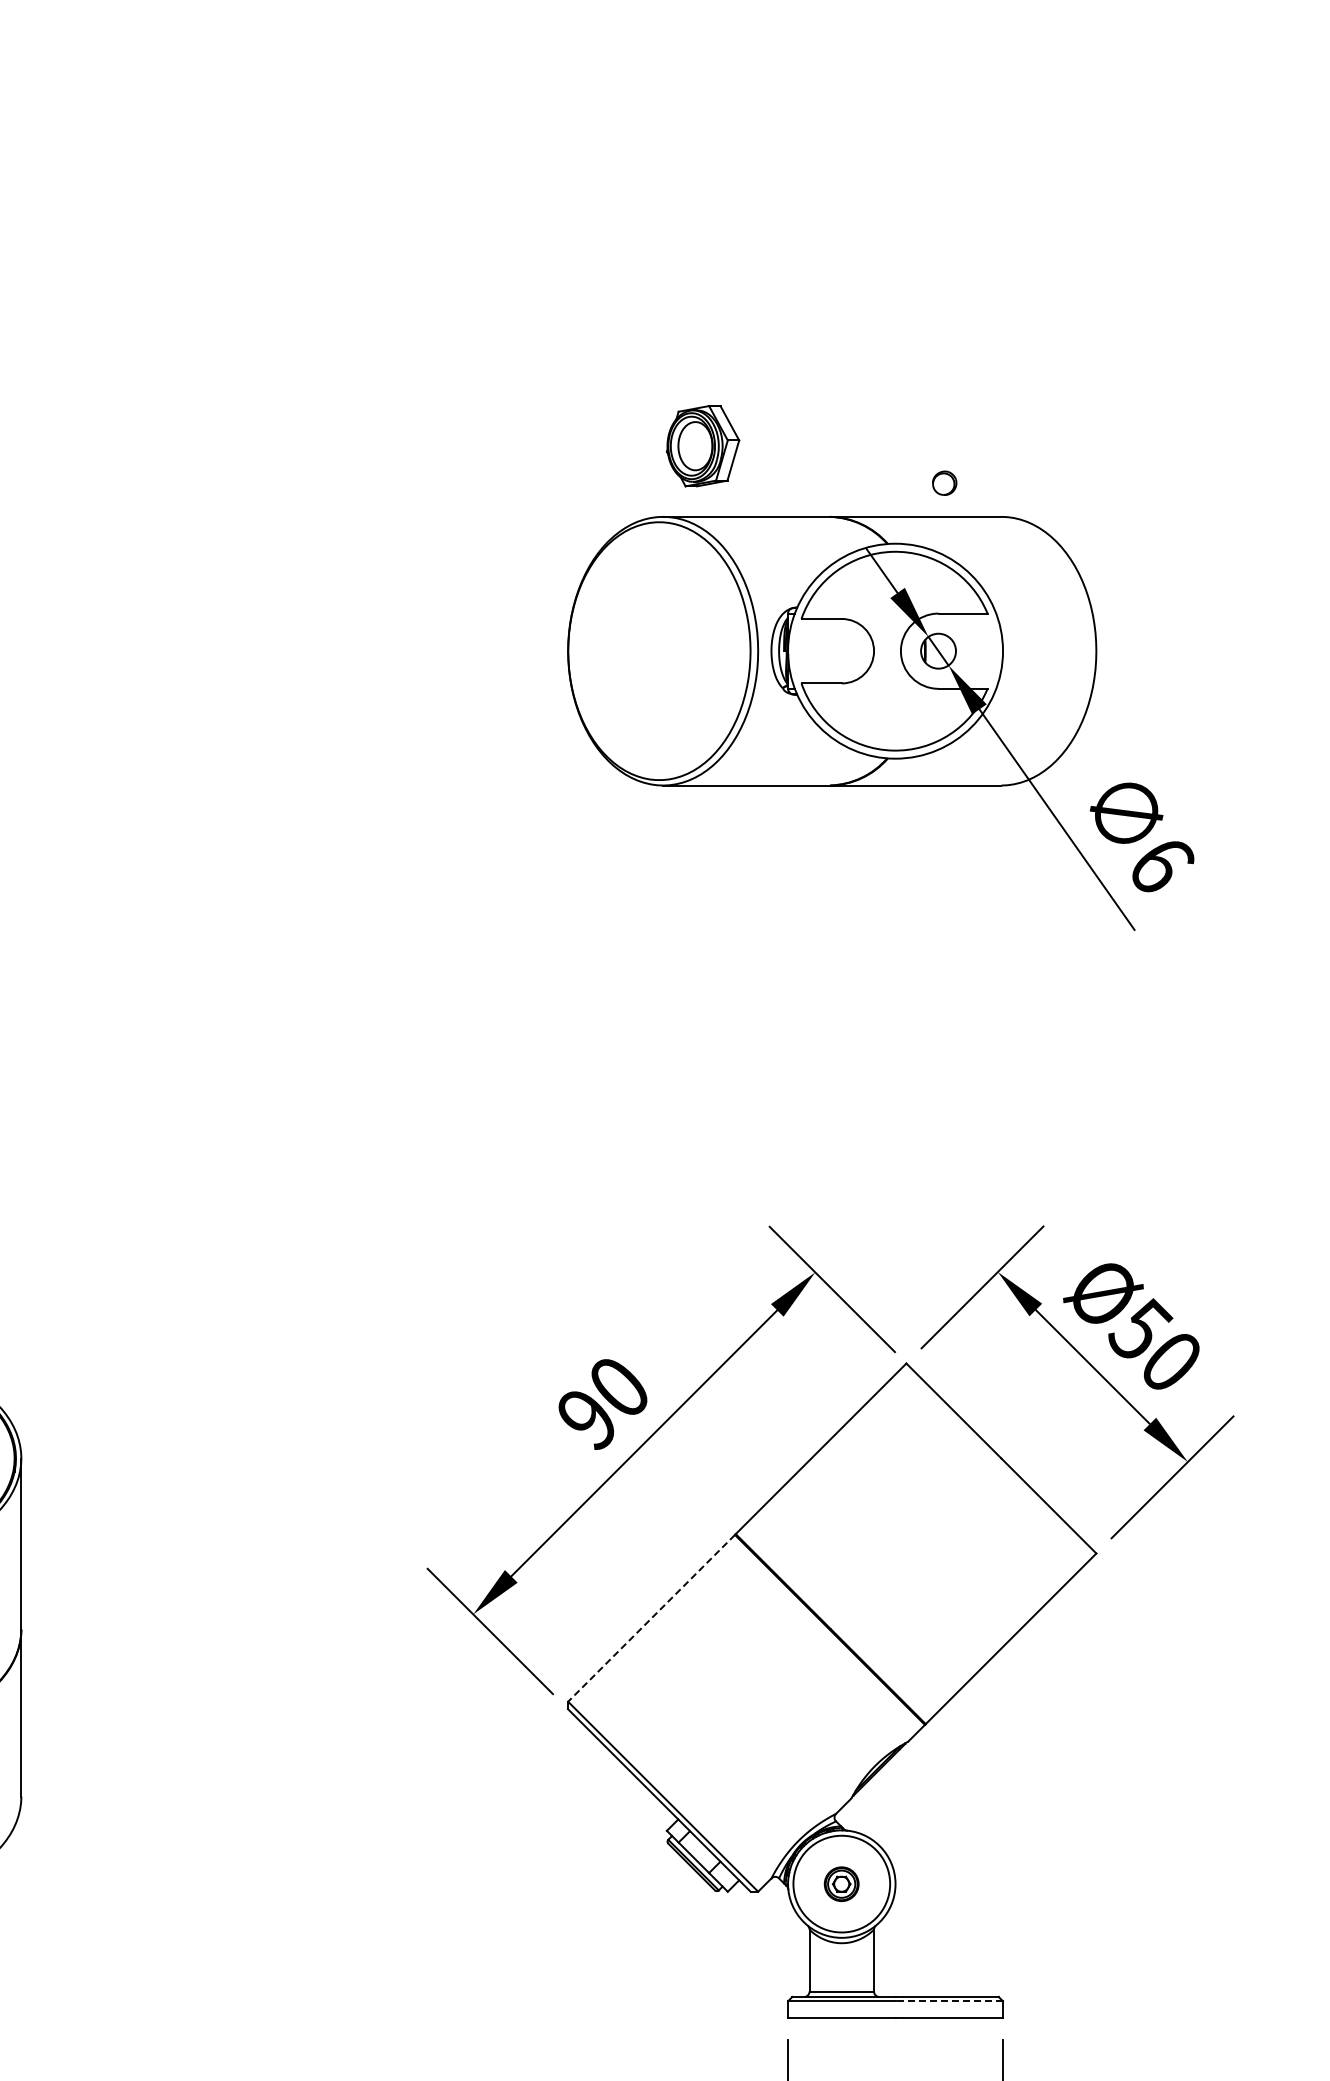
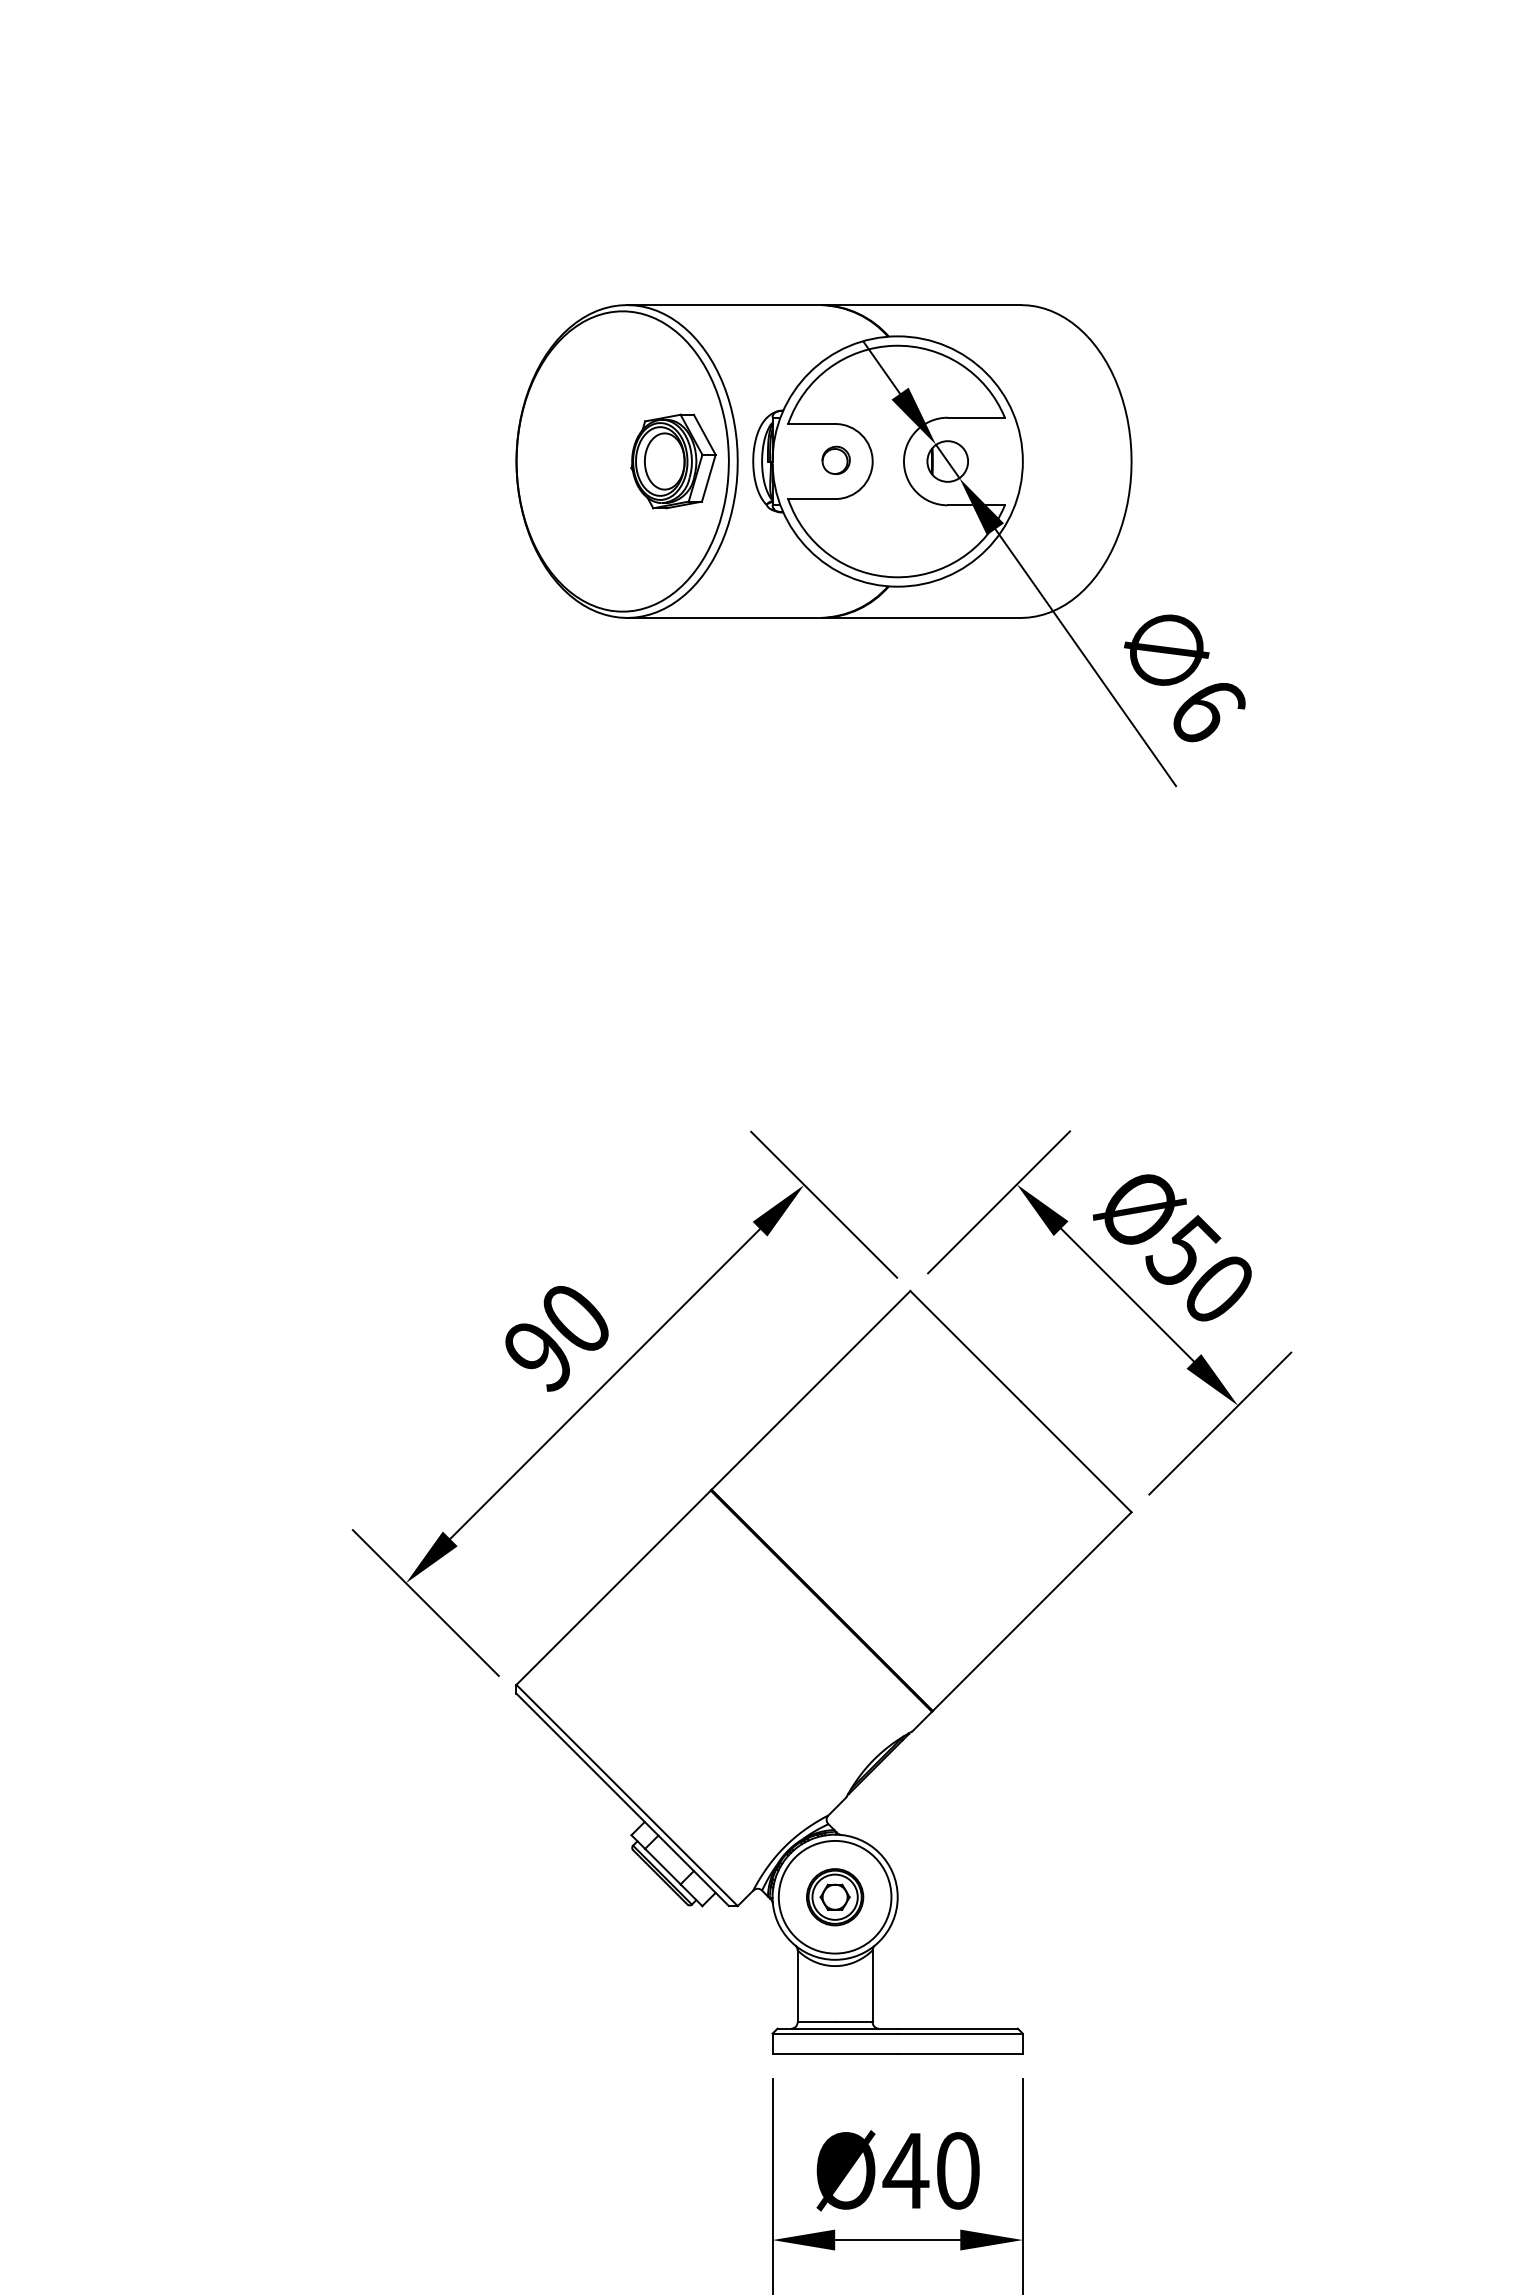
part: (702, 446) -> (672, 461), moved
part: (944, 482) -> (835, 459), moved
line: (651, 1618) -> (613, 1587), dashed -> solid
part: (841, 1884) -> (834, 1897), size x1.43
line: (949, 2001) -> (960, 2033), dashed -> solid

